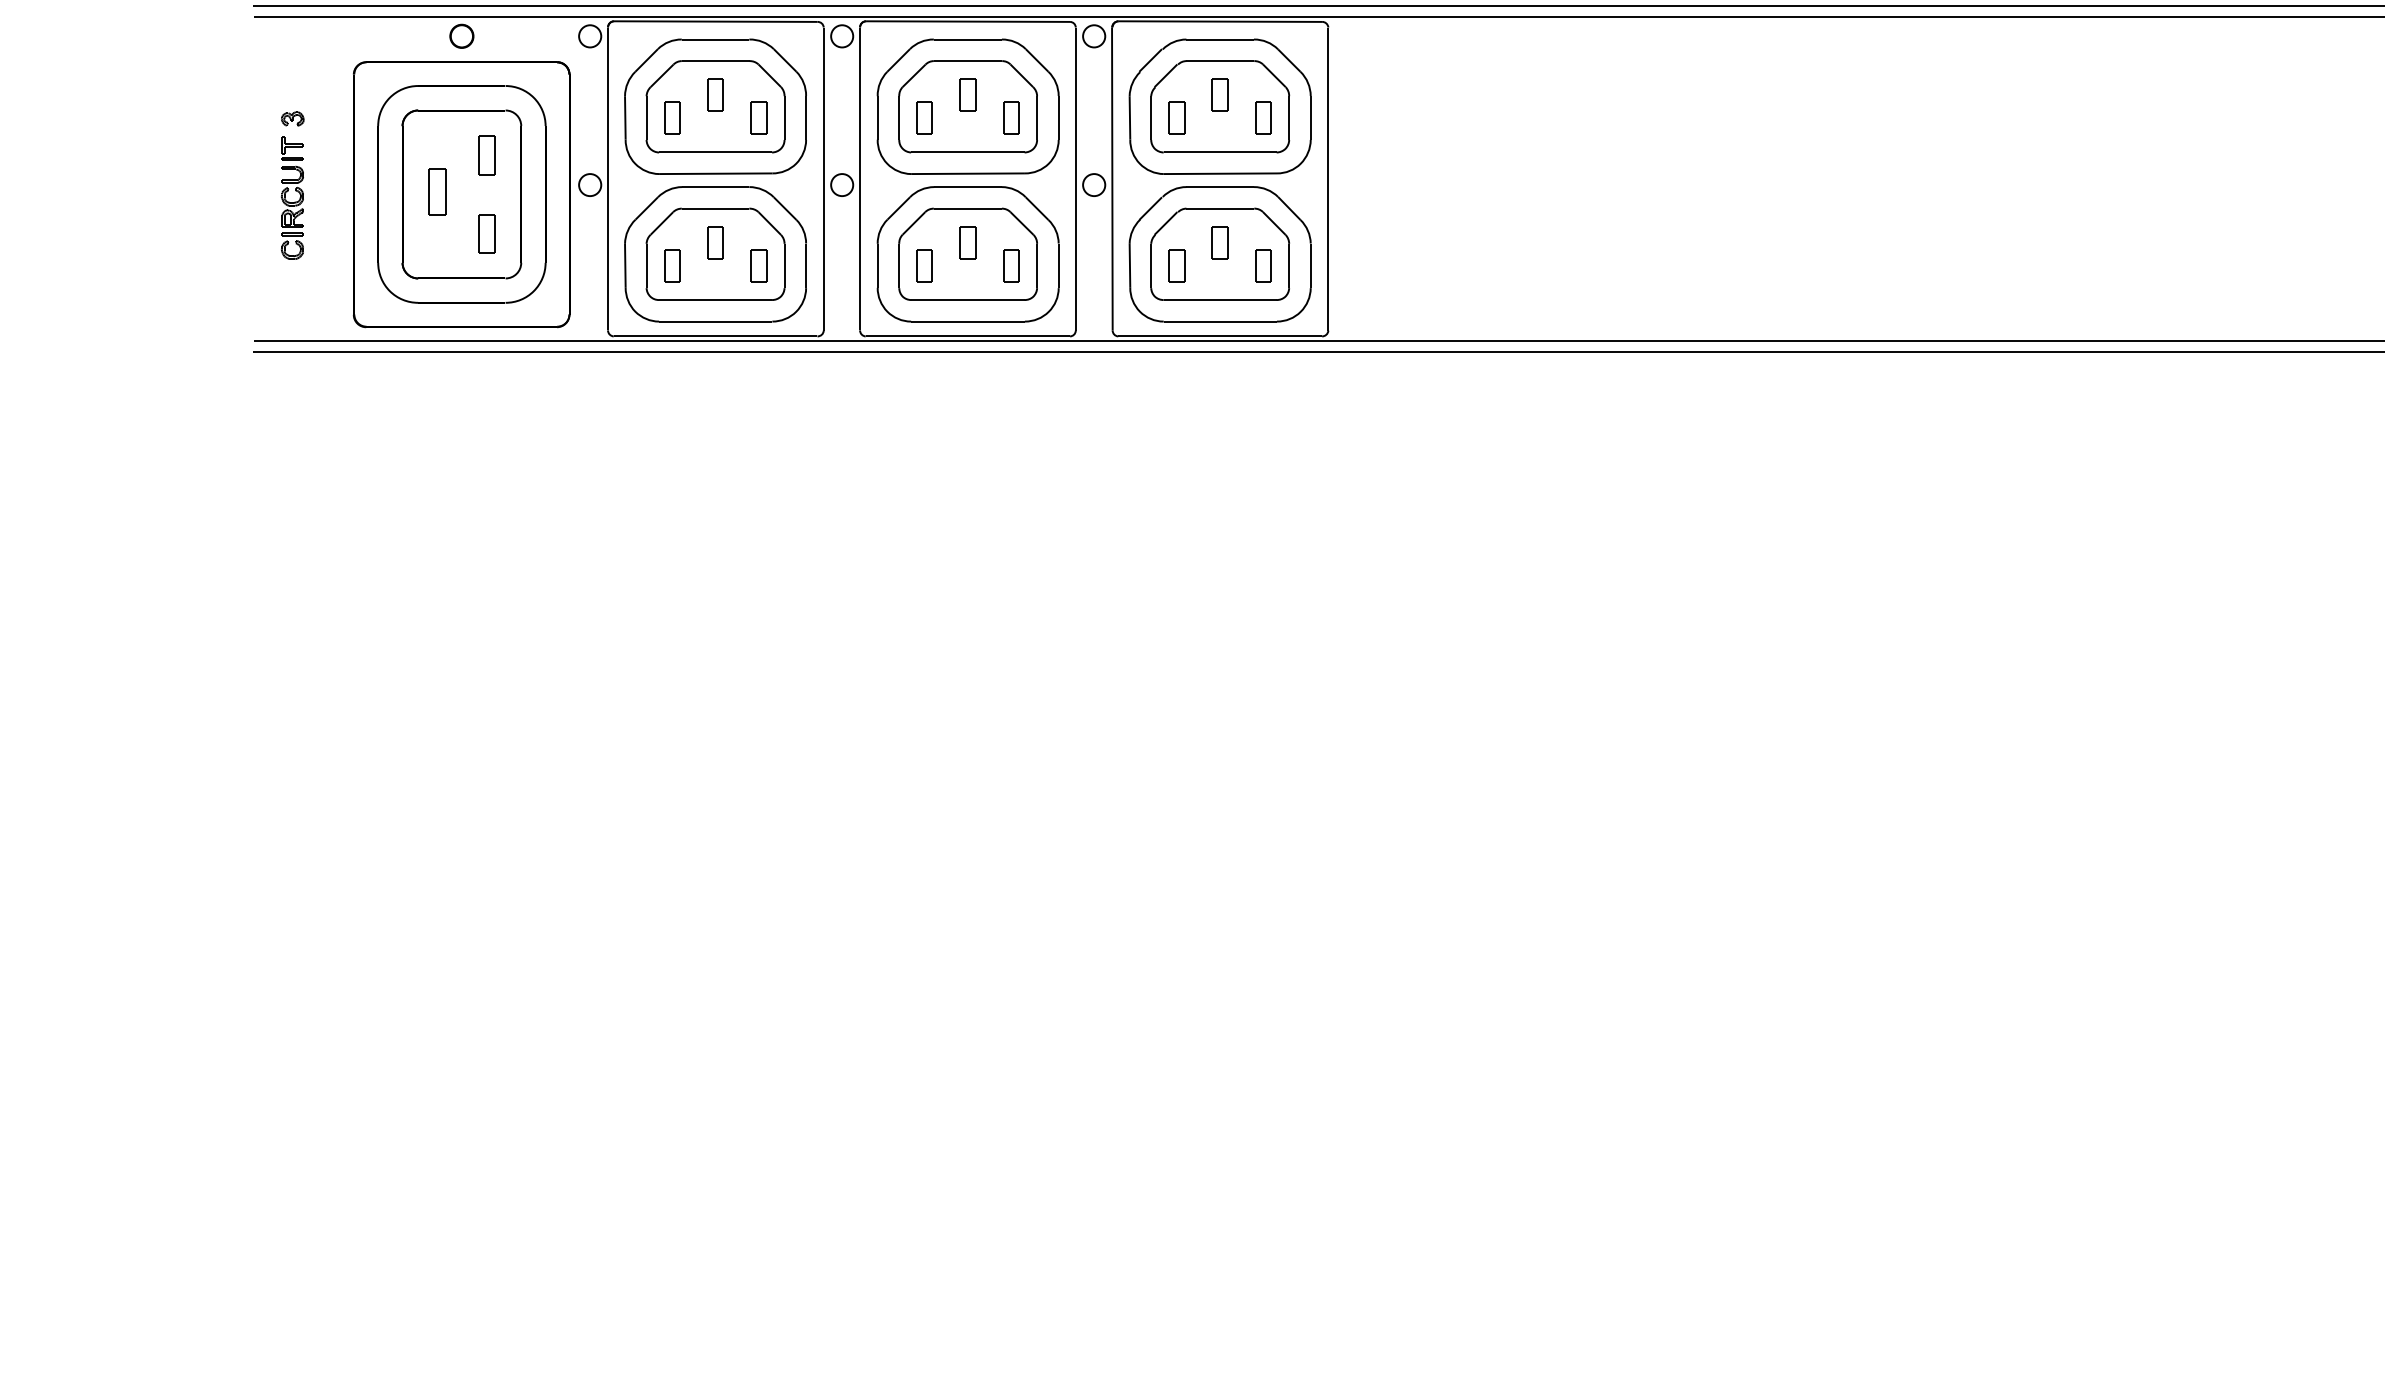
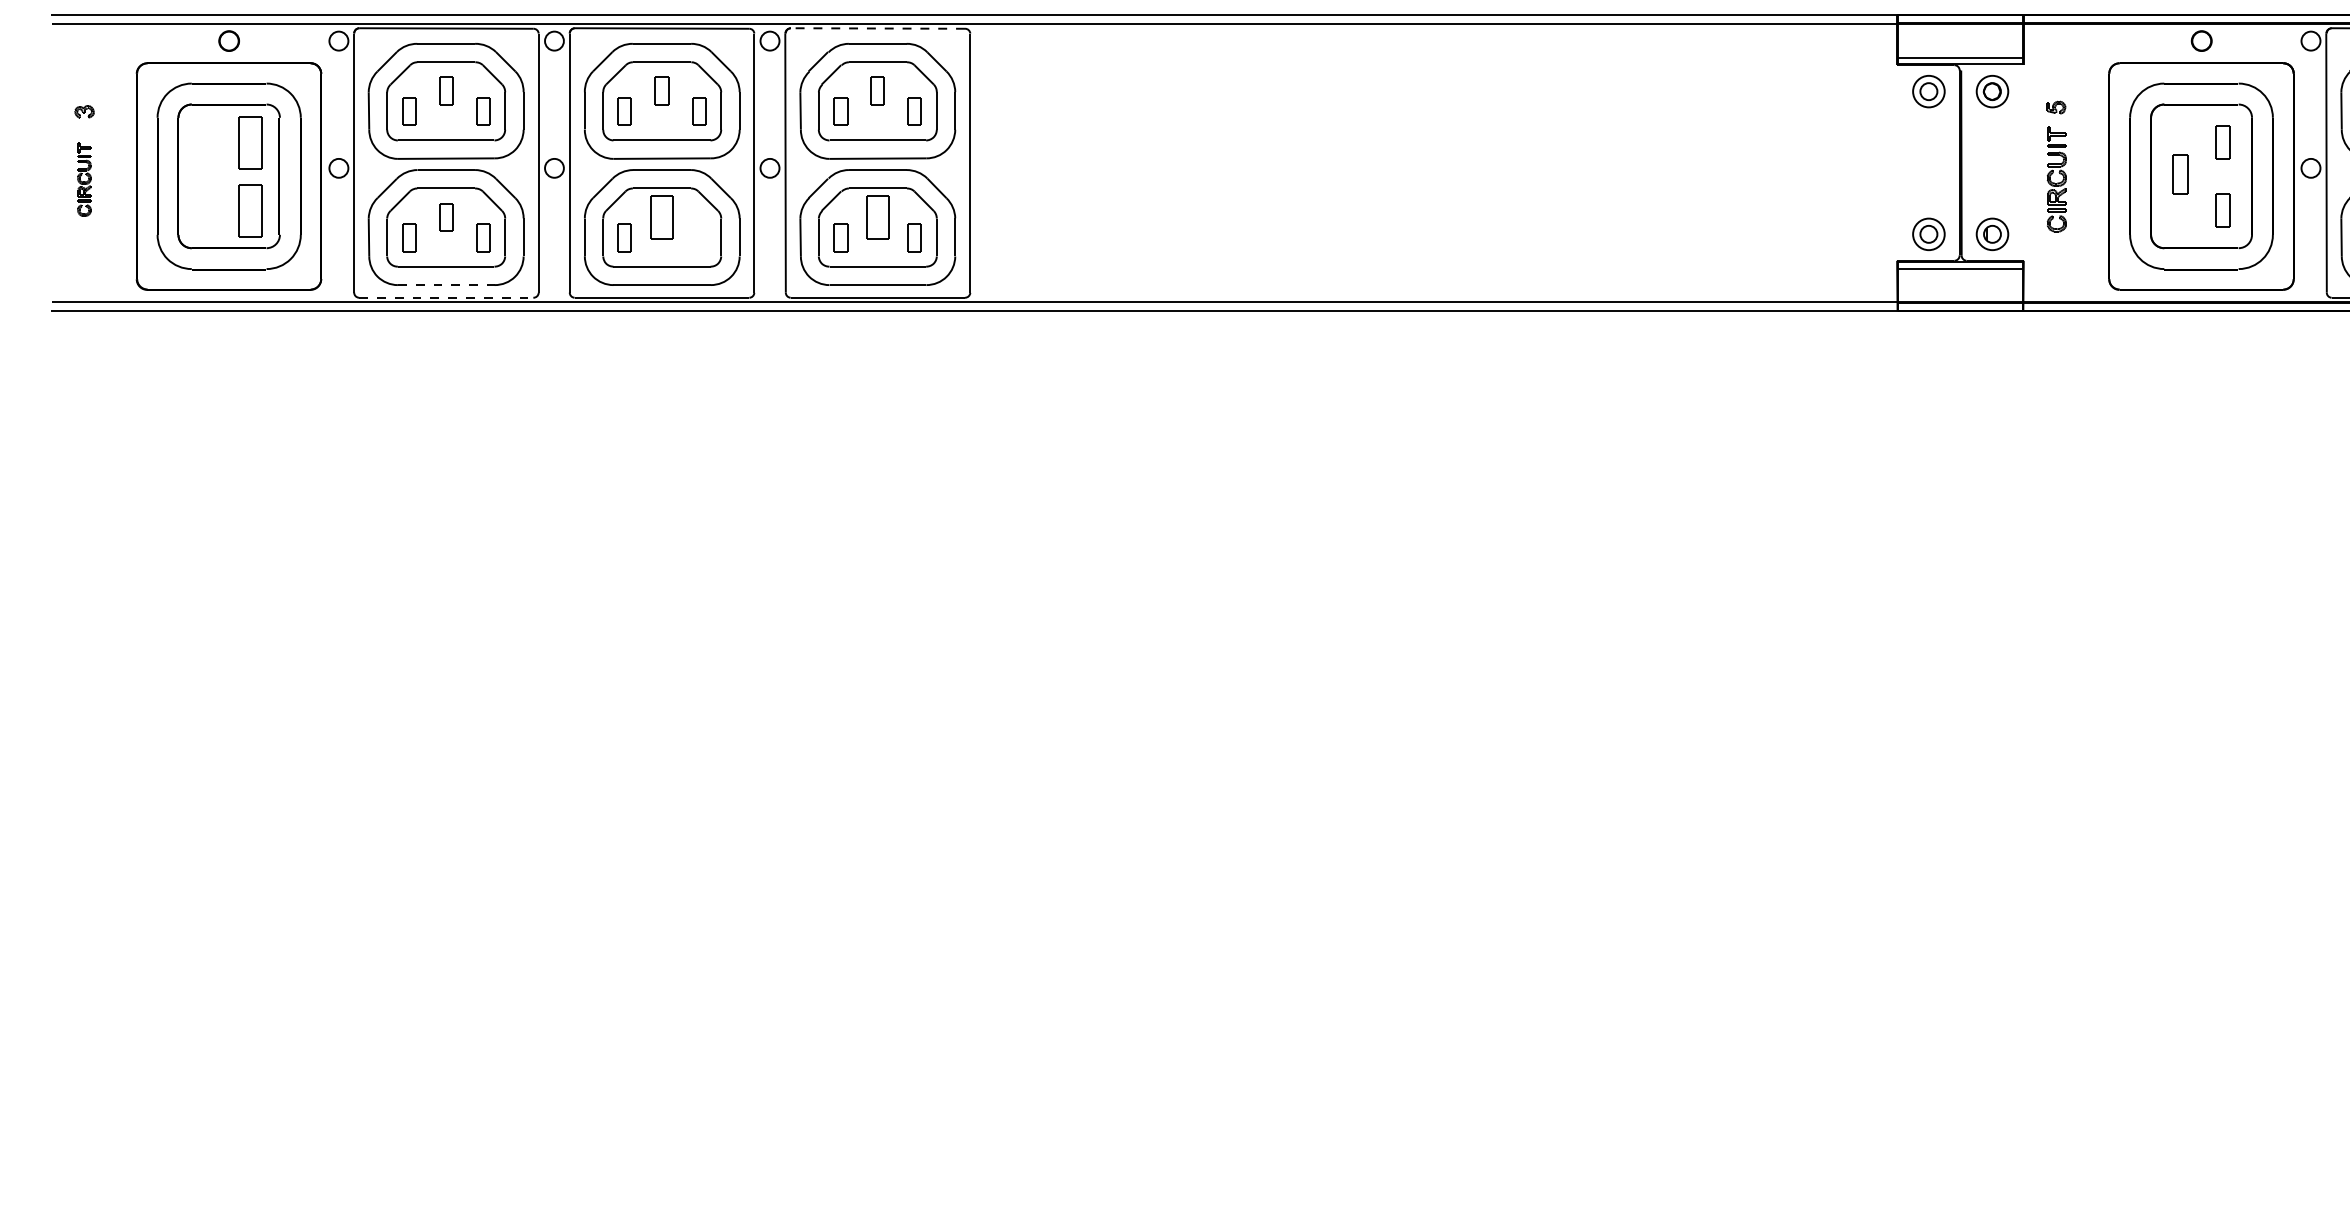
line: (1219, 21) -> (877, 28), solid -> dashed
part: (486, 154) -> (250, 142), size x1.6
part: (436, 192) -> (207, 174), removed
part: (292, 198) -> (84, 179), size x0.7
part: (486, 234) -> (250, 210), size x1.6
part: (967, 242) -> (661, 217), size x1.6
part: (1219, 242) -> (877, 217), size x1.6
part: (1011, 265) -> (699, 237), removed
line: (715, 322) -> (446, 285), solid -> dashed
line: (715, 336) -> (446, 297), solid -> dashed

